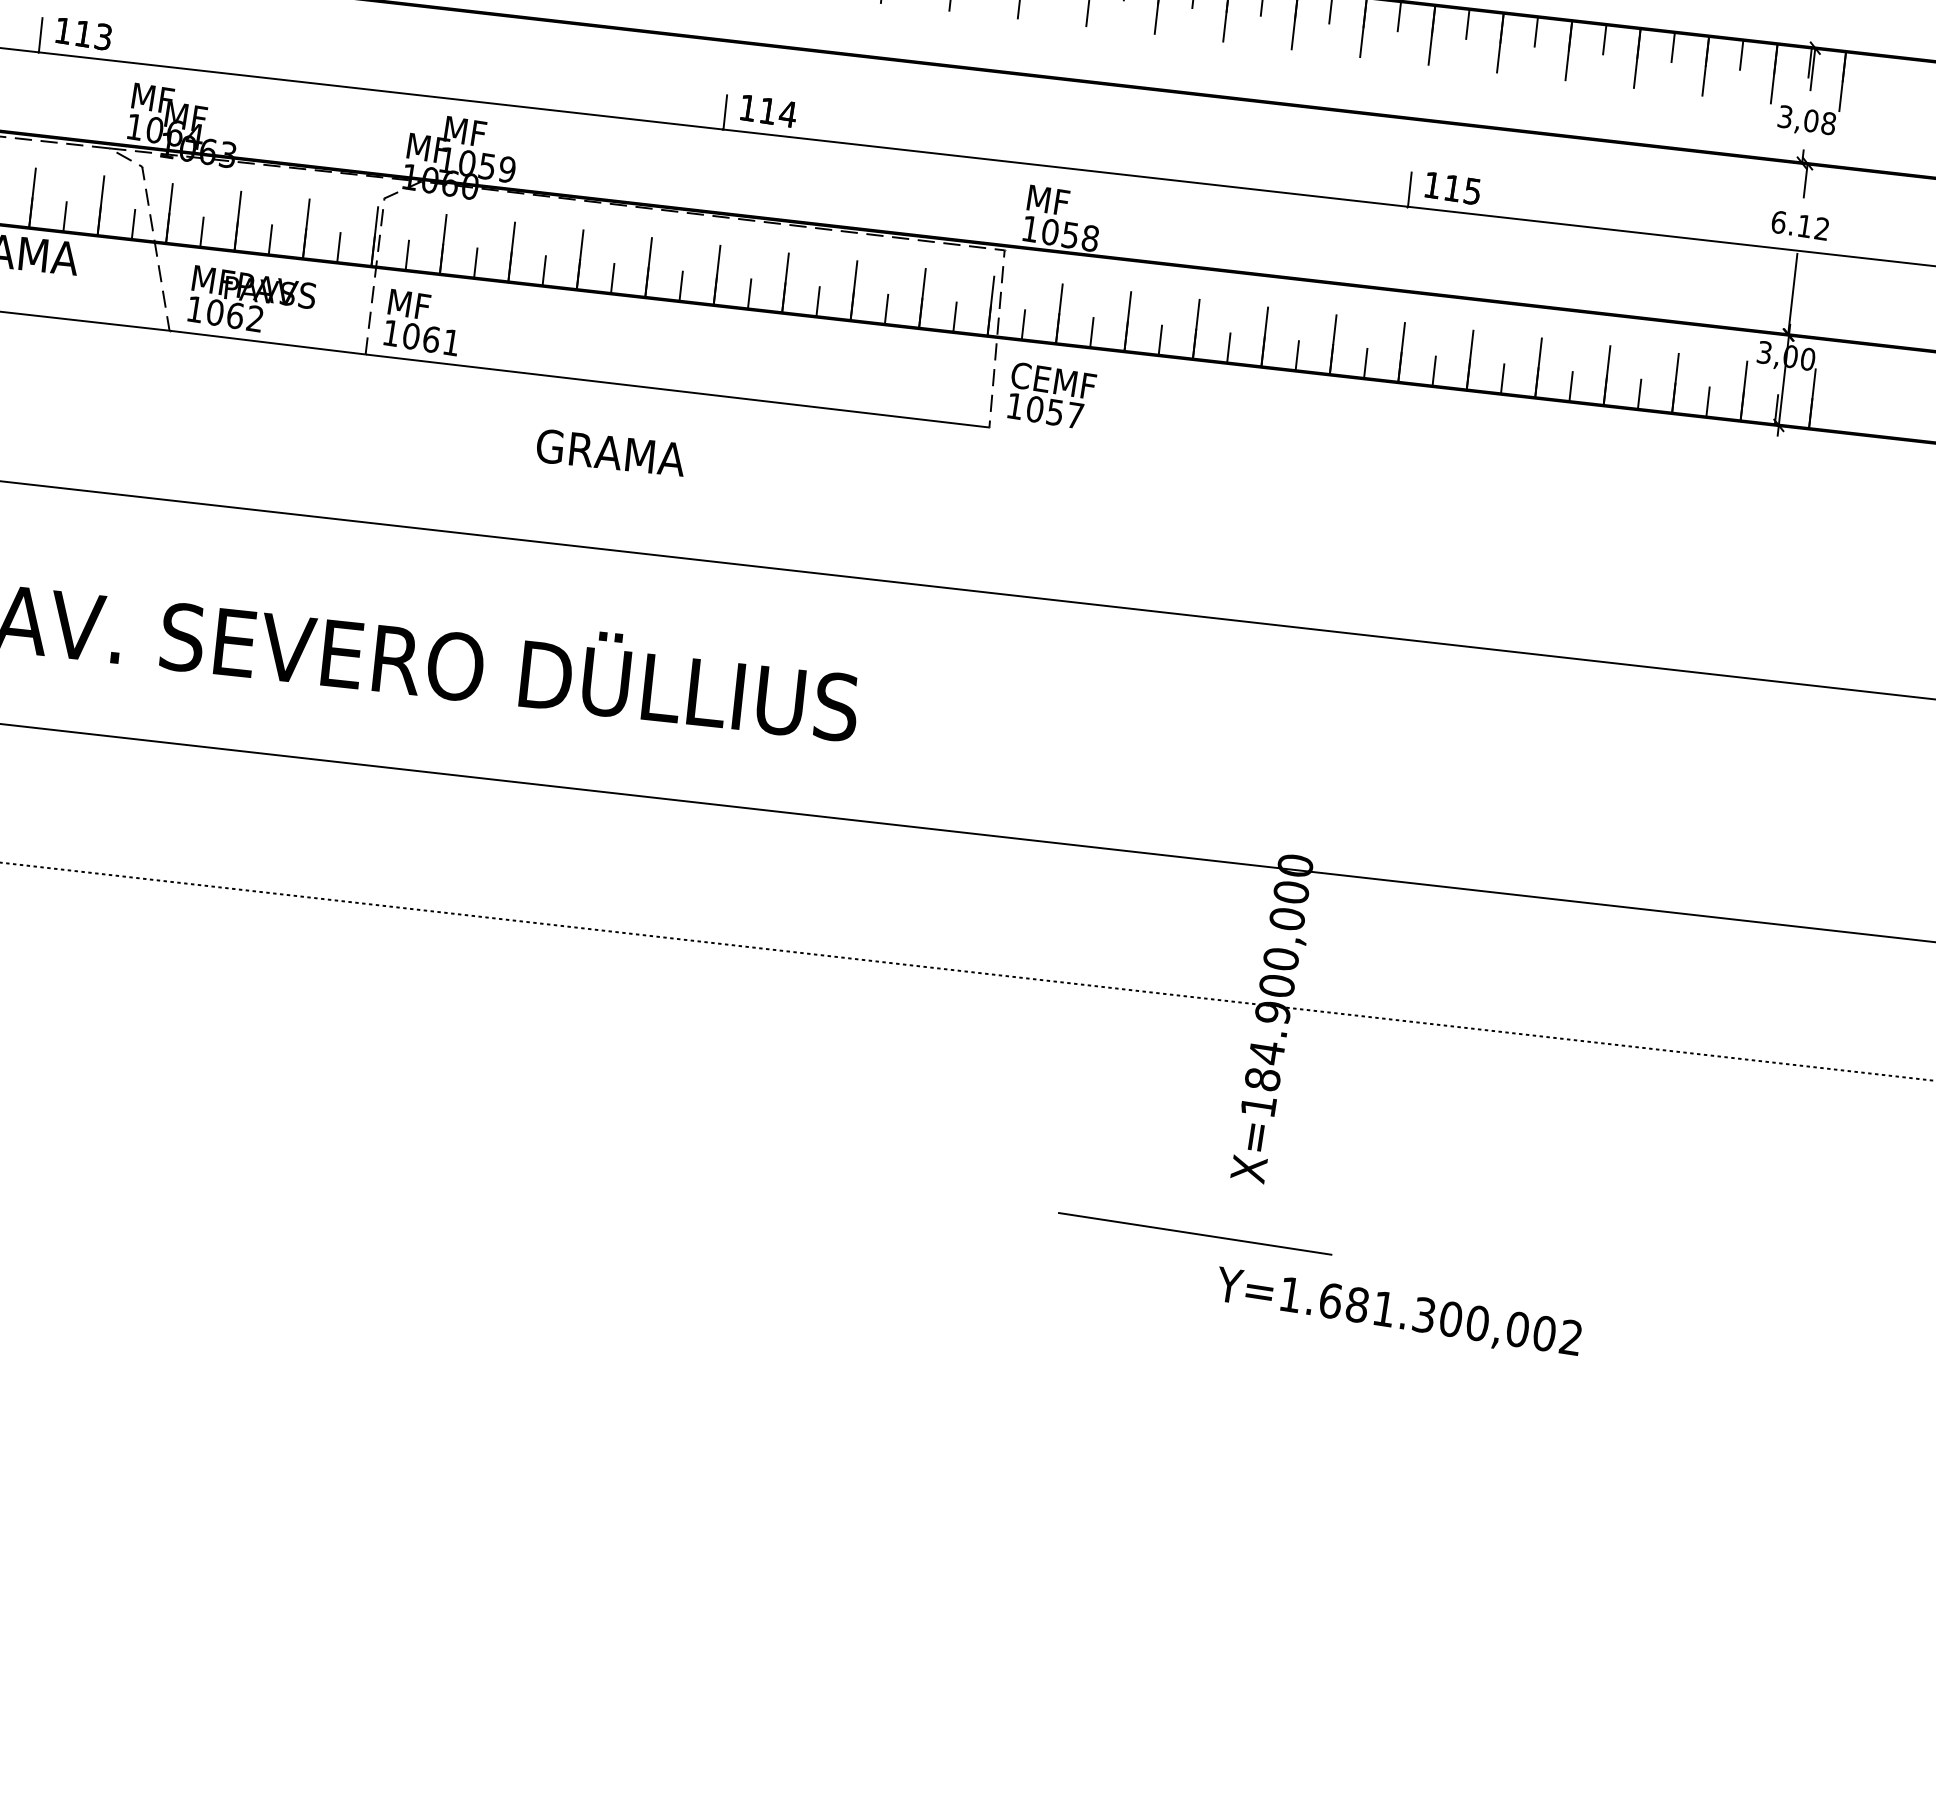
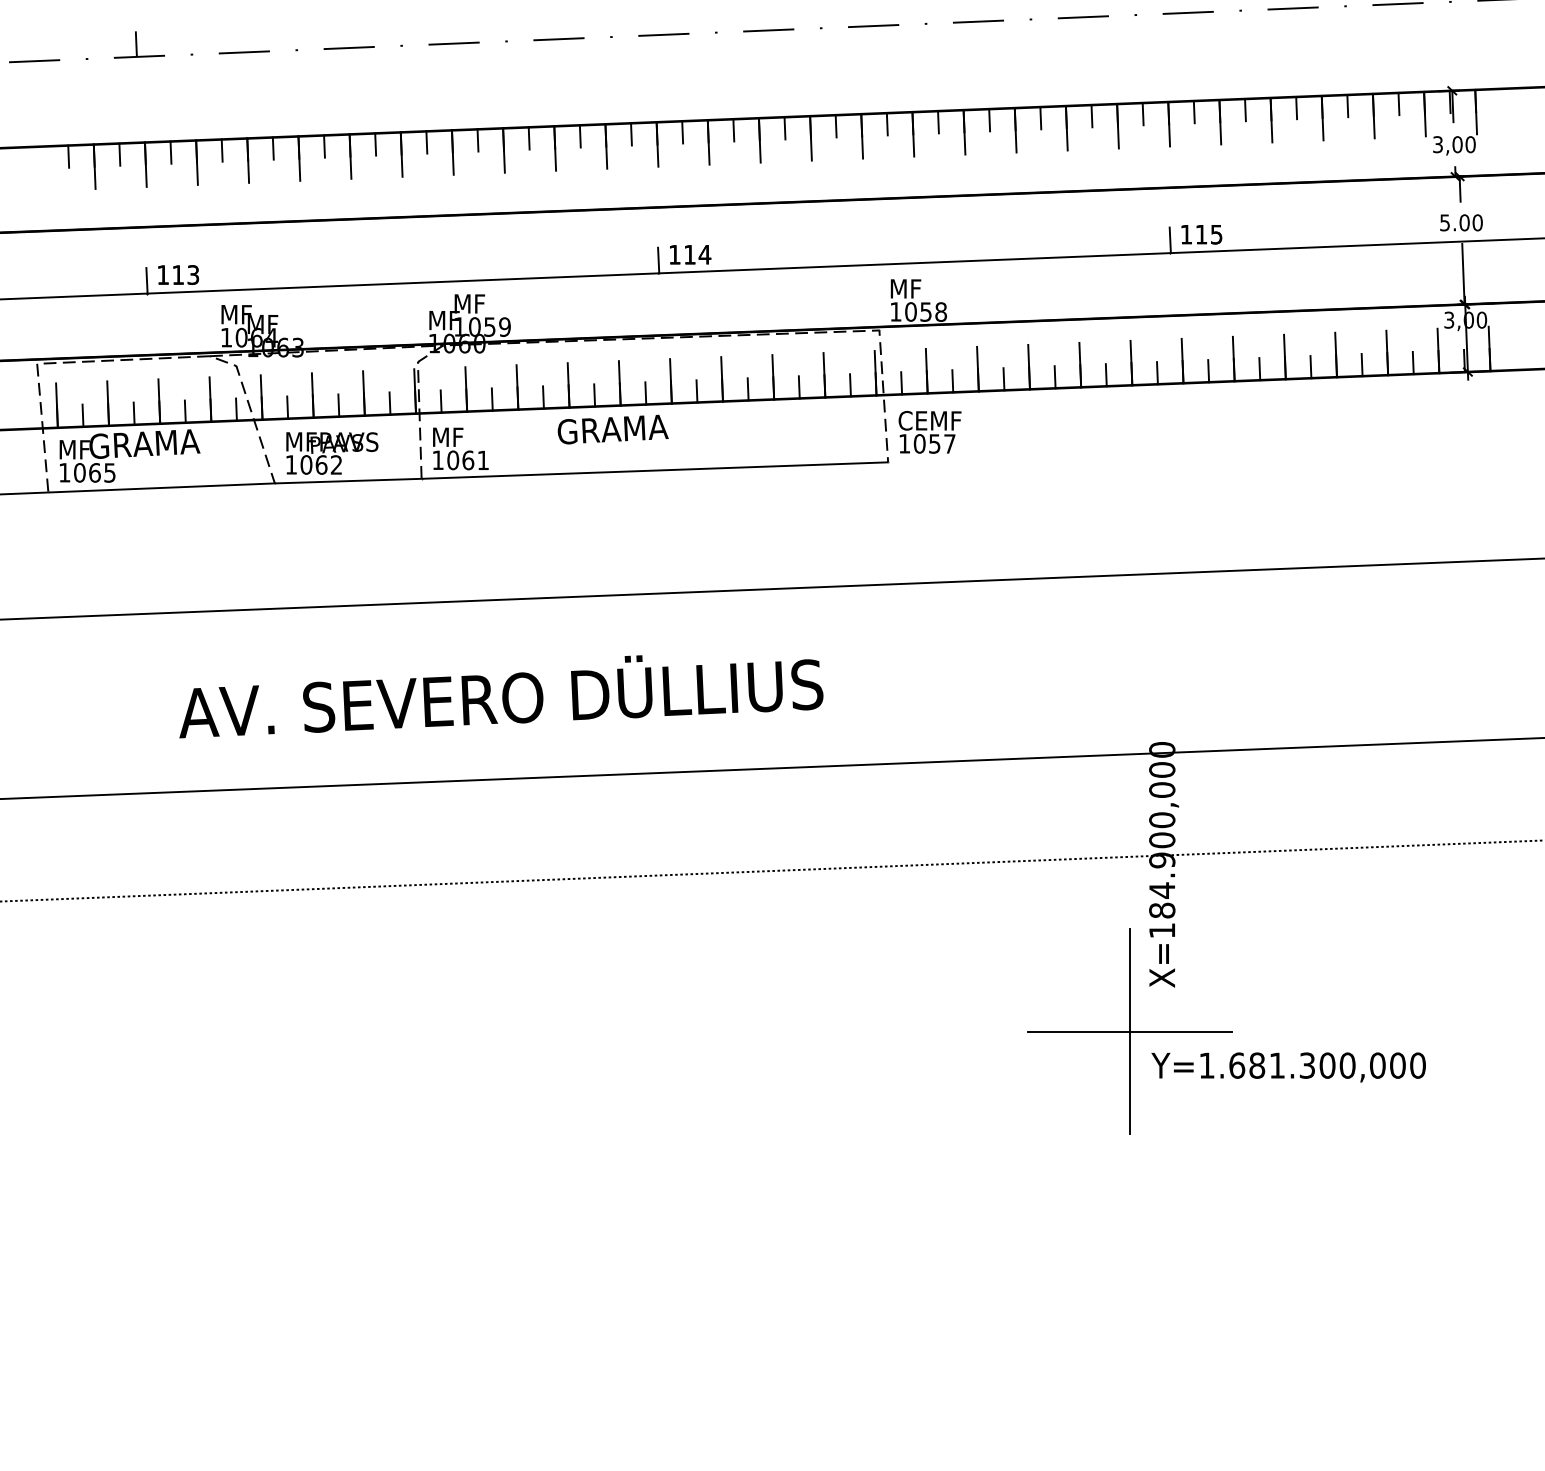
text: (1828, 123) -> (1470, 144), 3,08 -> 3,00
text: (1800, 225) -> (1461, 222), 6.12 -> 5.00
text: (610, 452) -> (612, 429), moved
line: (1194, 1233) -> (1129, 1031), added
text: (1570, 1337) -> (1417, 1065), Y=1.681.300,002 -> Y=1.681.300,000

